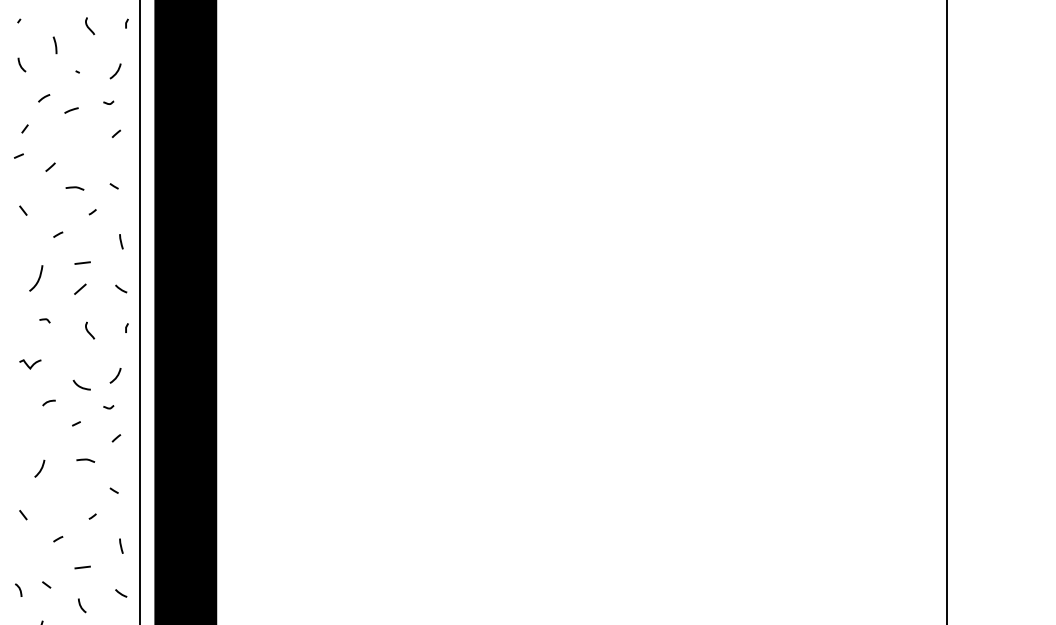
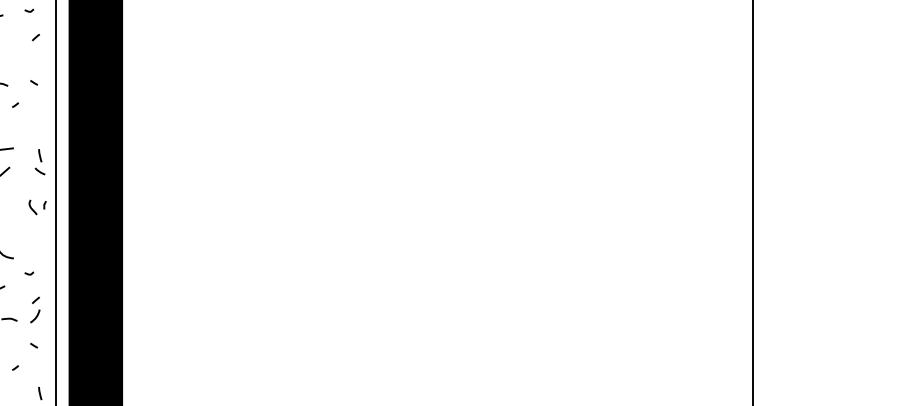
line: (121, 241) -> (40, 155), moved
curve: (89, 331) -> (32, 208), moved
curve: (116, 375) -> (36, 316), moved

